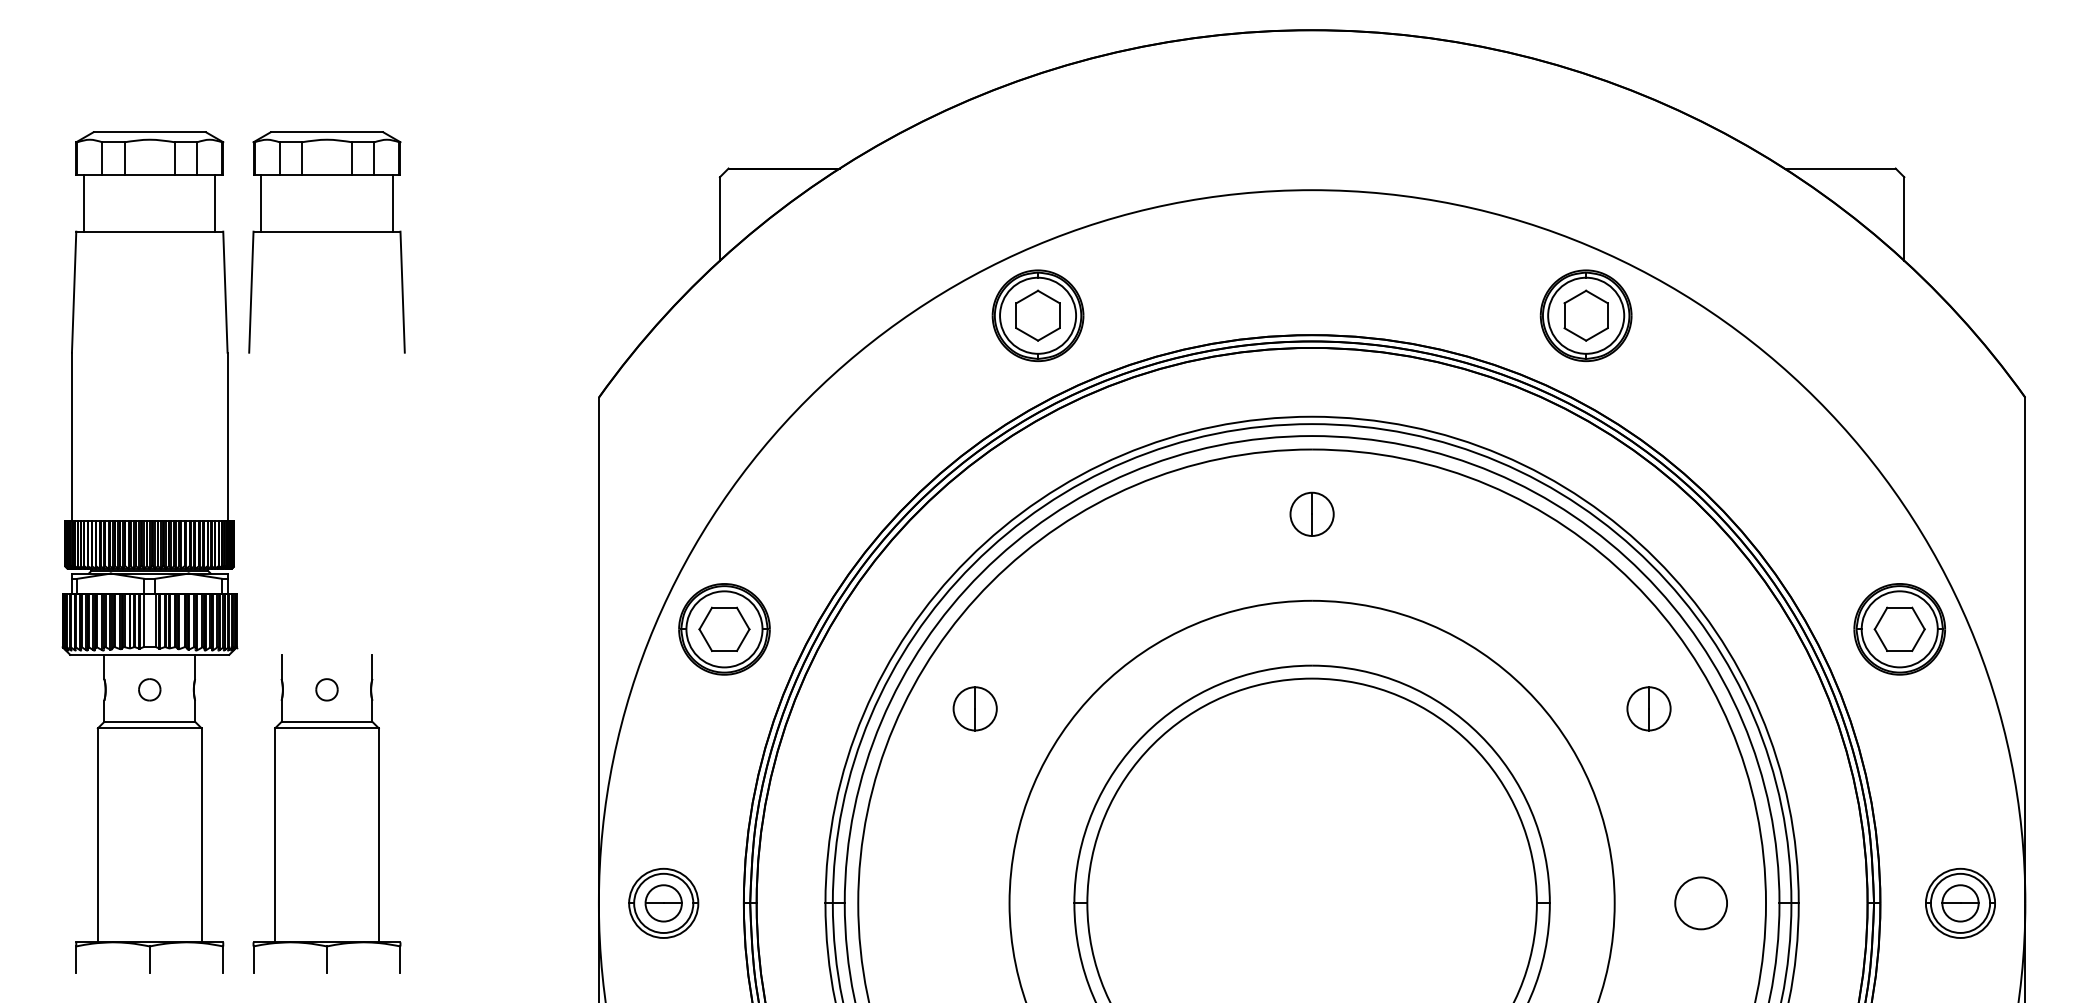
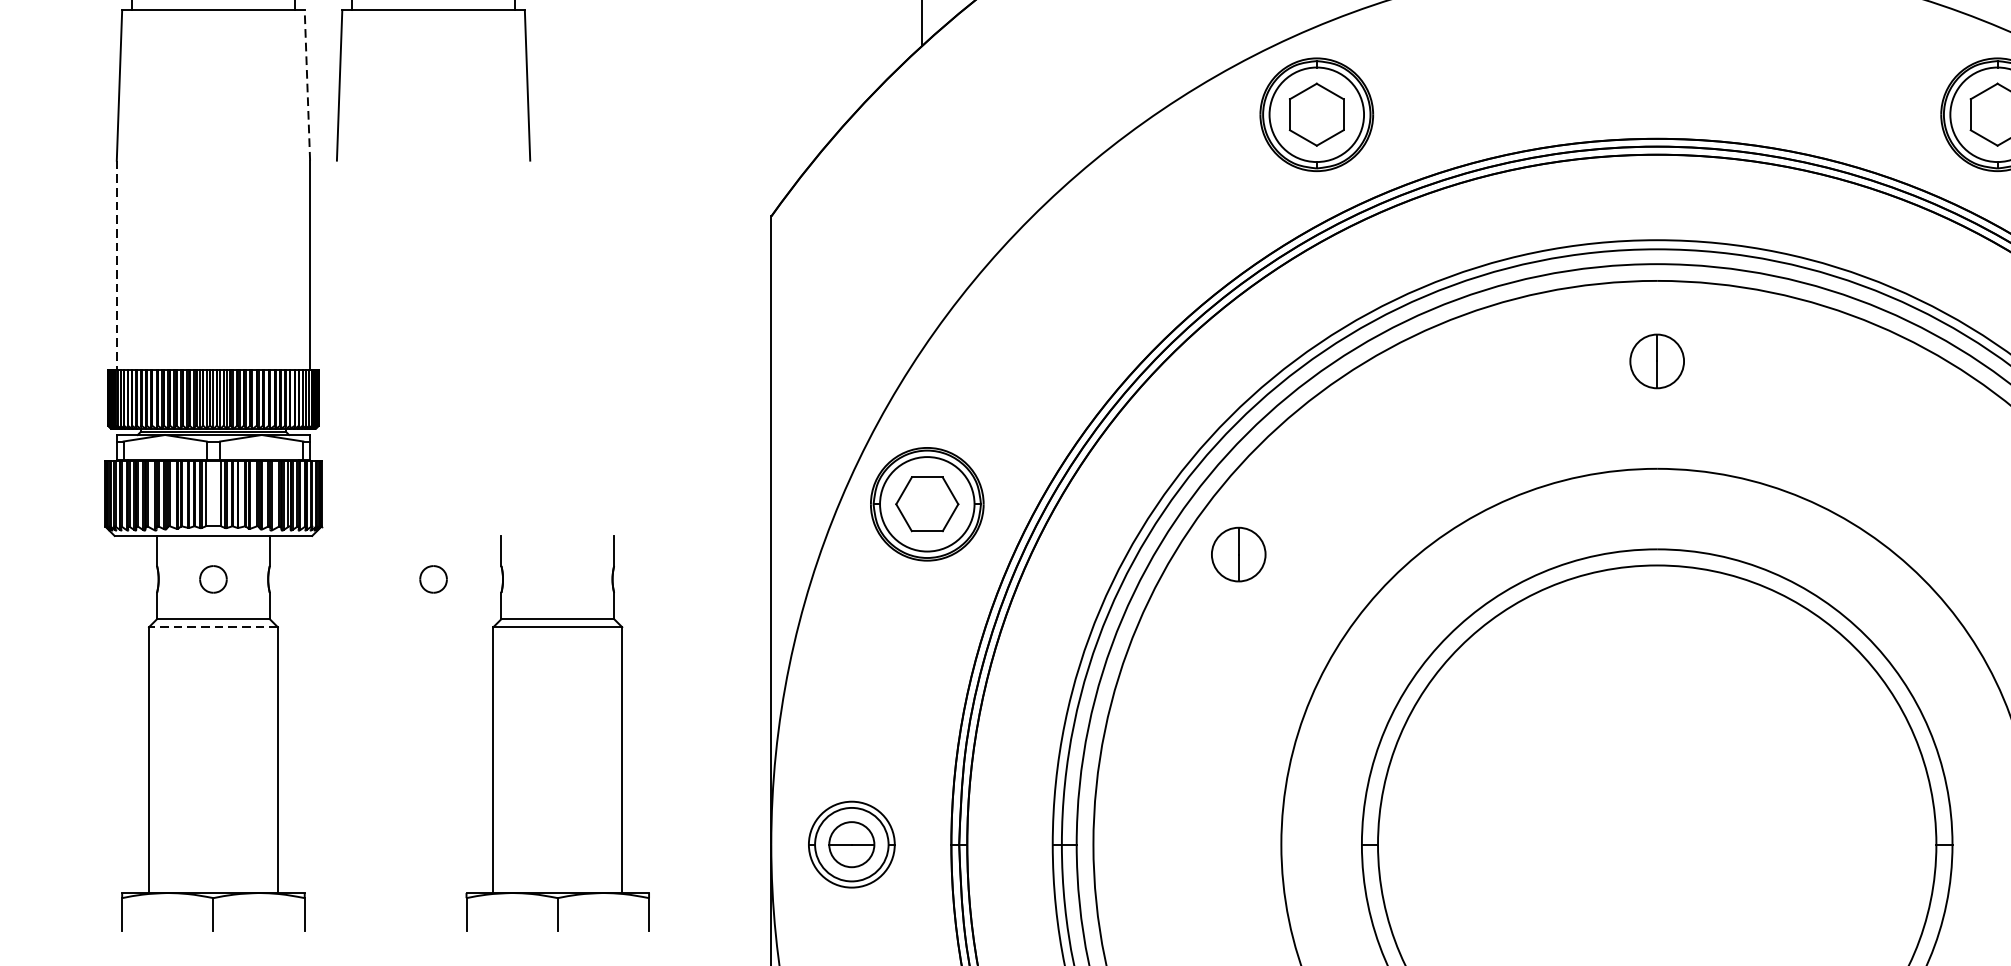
line: (225, 292) -> (307, 85), solid -> dashed
line: (71, 437) -> (116, 265), solid -> dashed
part: (974, 708) -> (1237, 554), moved
line: (149, 728) -> (213, 627), solid -> dashed
part: (326, 813) -> (557, 732), moved

